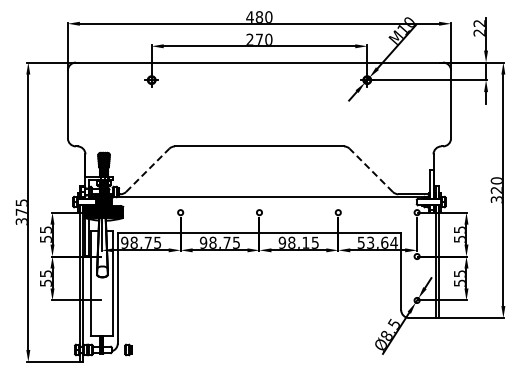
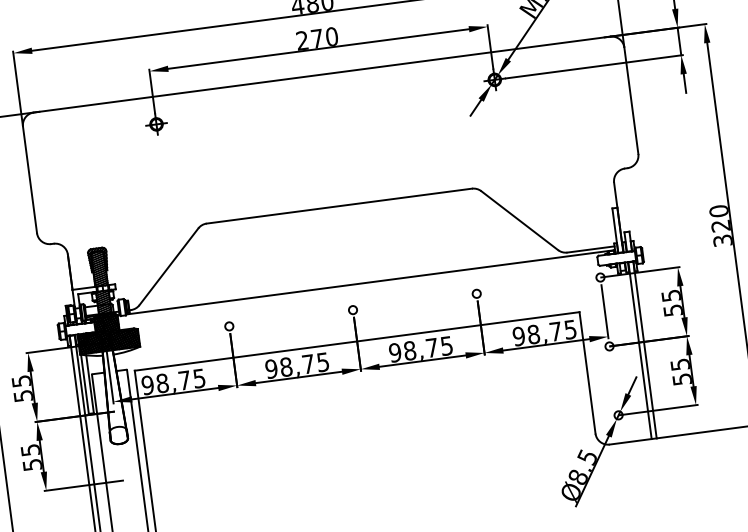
line: (147, 170) -> (168, 267), dashed -> solid
line: (371, 170) -> (520, 220), dashed -> solid
text: (305, 242) -> (431, 347), 98,15 -> 98,75
text: (377, 242) -> (544, 332), 53,64 -> 98,75

